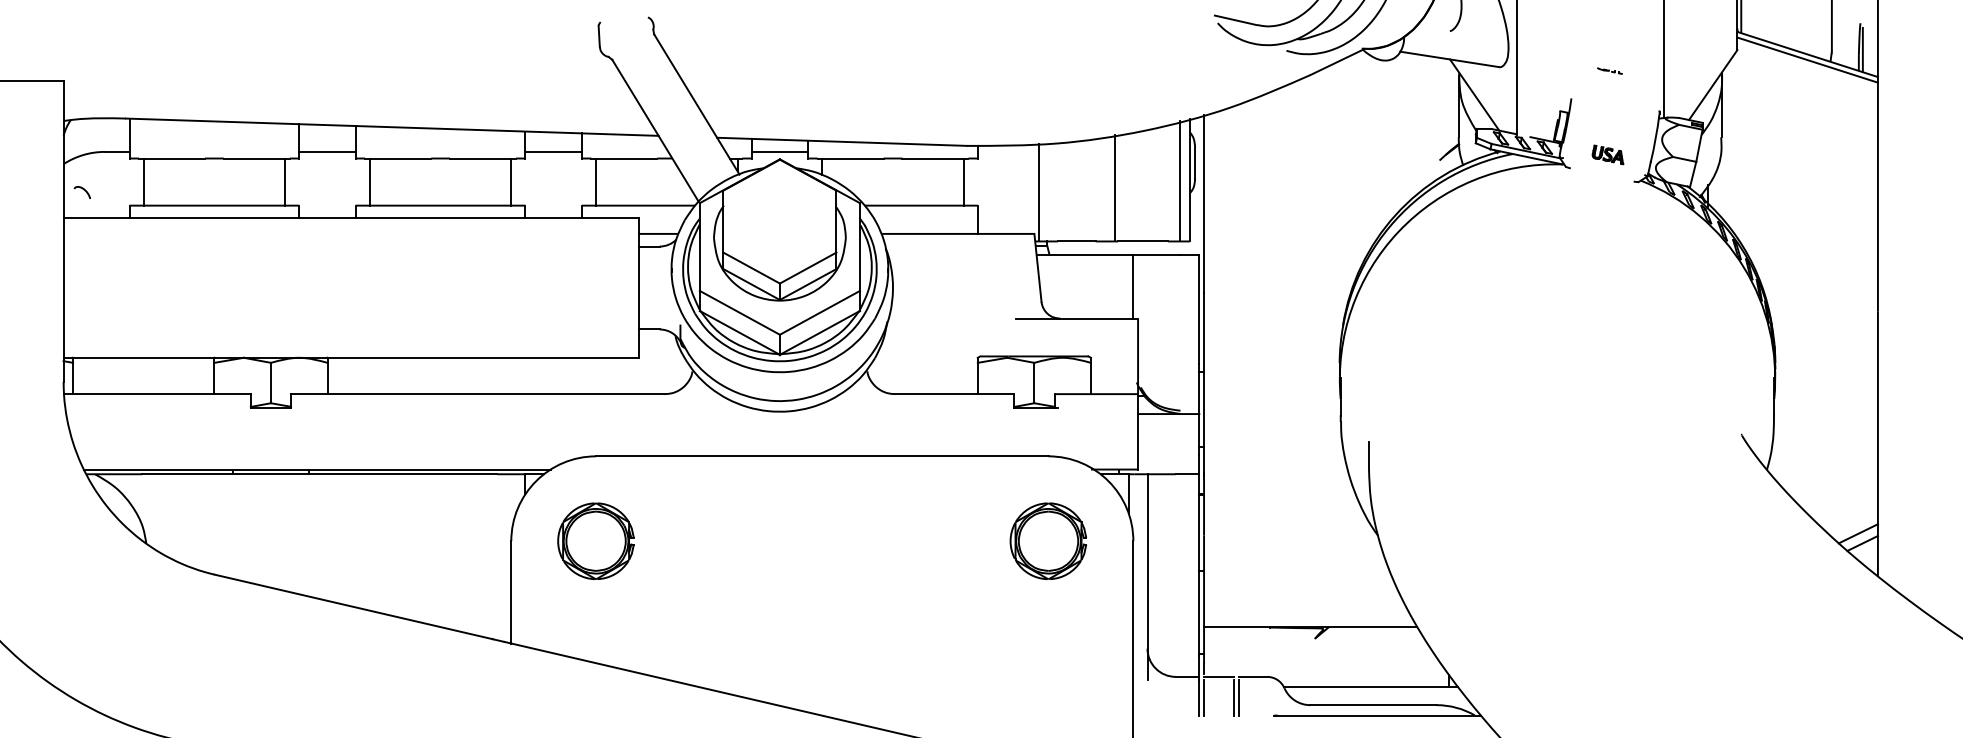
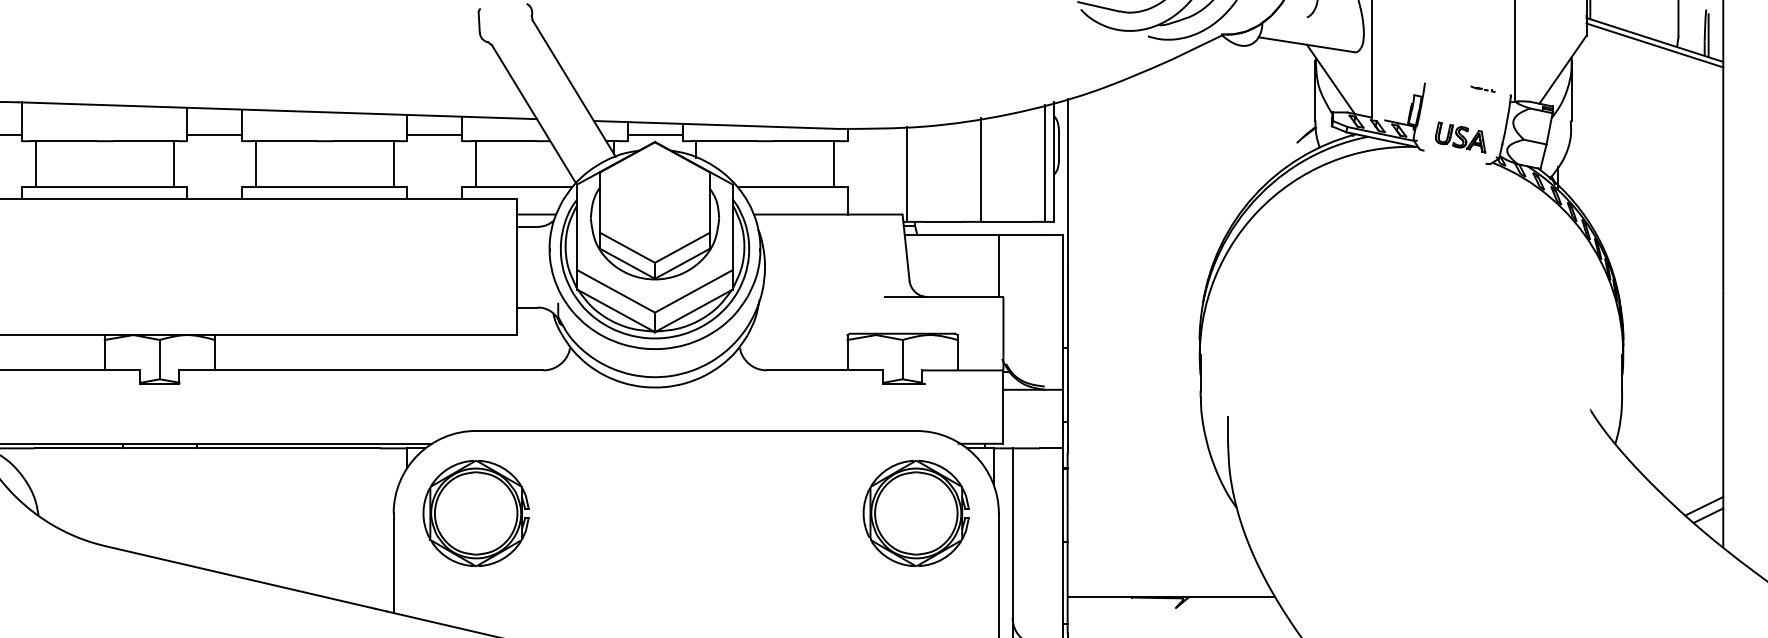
part: (1609, 70) -> (1482, 88), moved
part: (1607, 154) -> (1460, 137), size x1.67
part: (595, 541) -> (475, 513), size x1.43
part: (1048, 541) -> (916, 513), size x1.43

